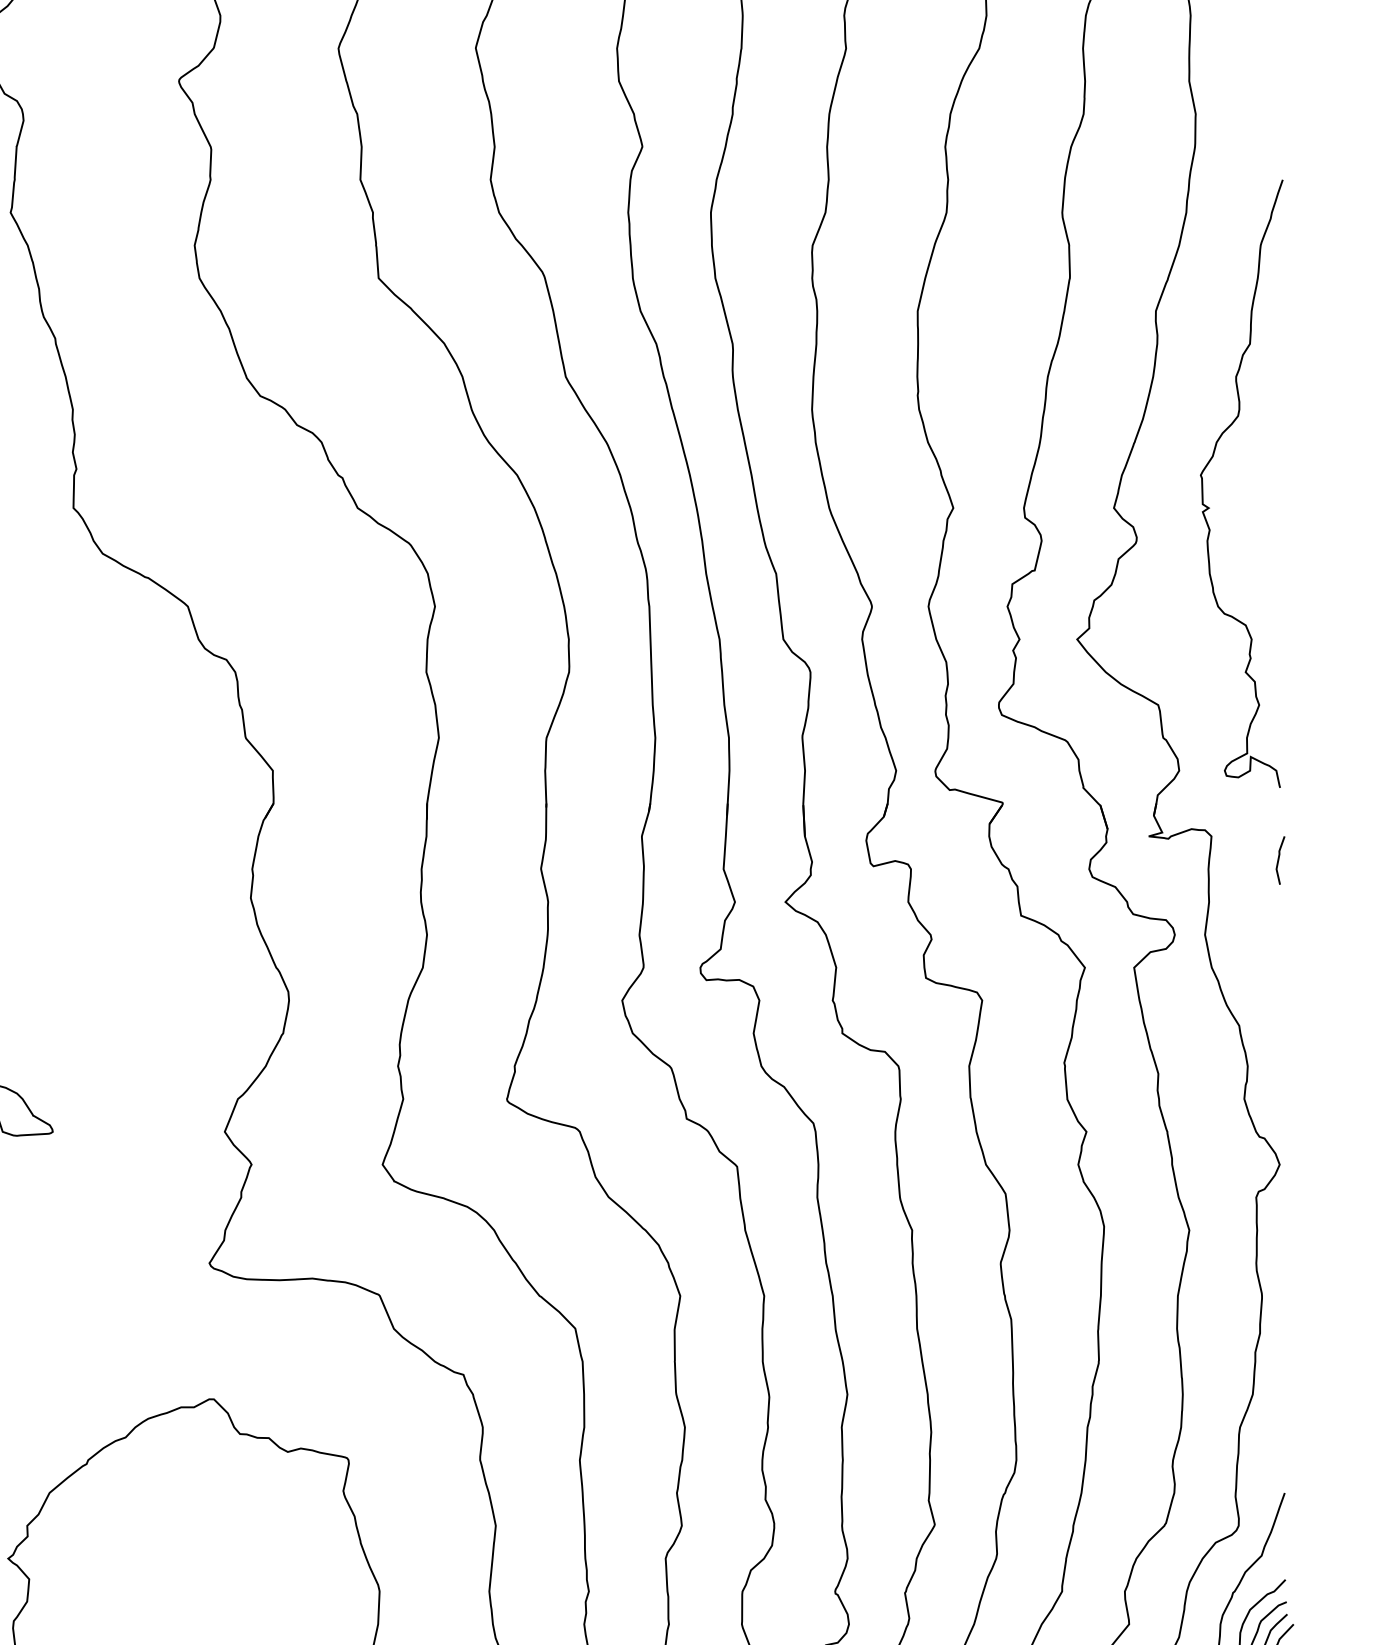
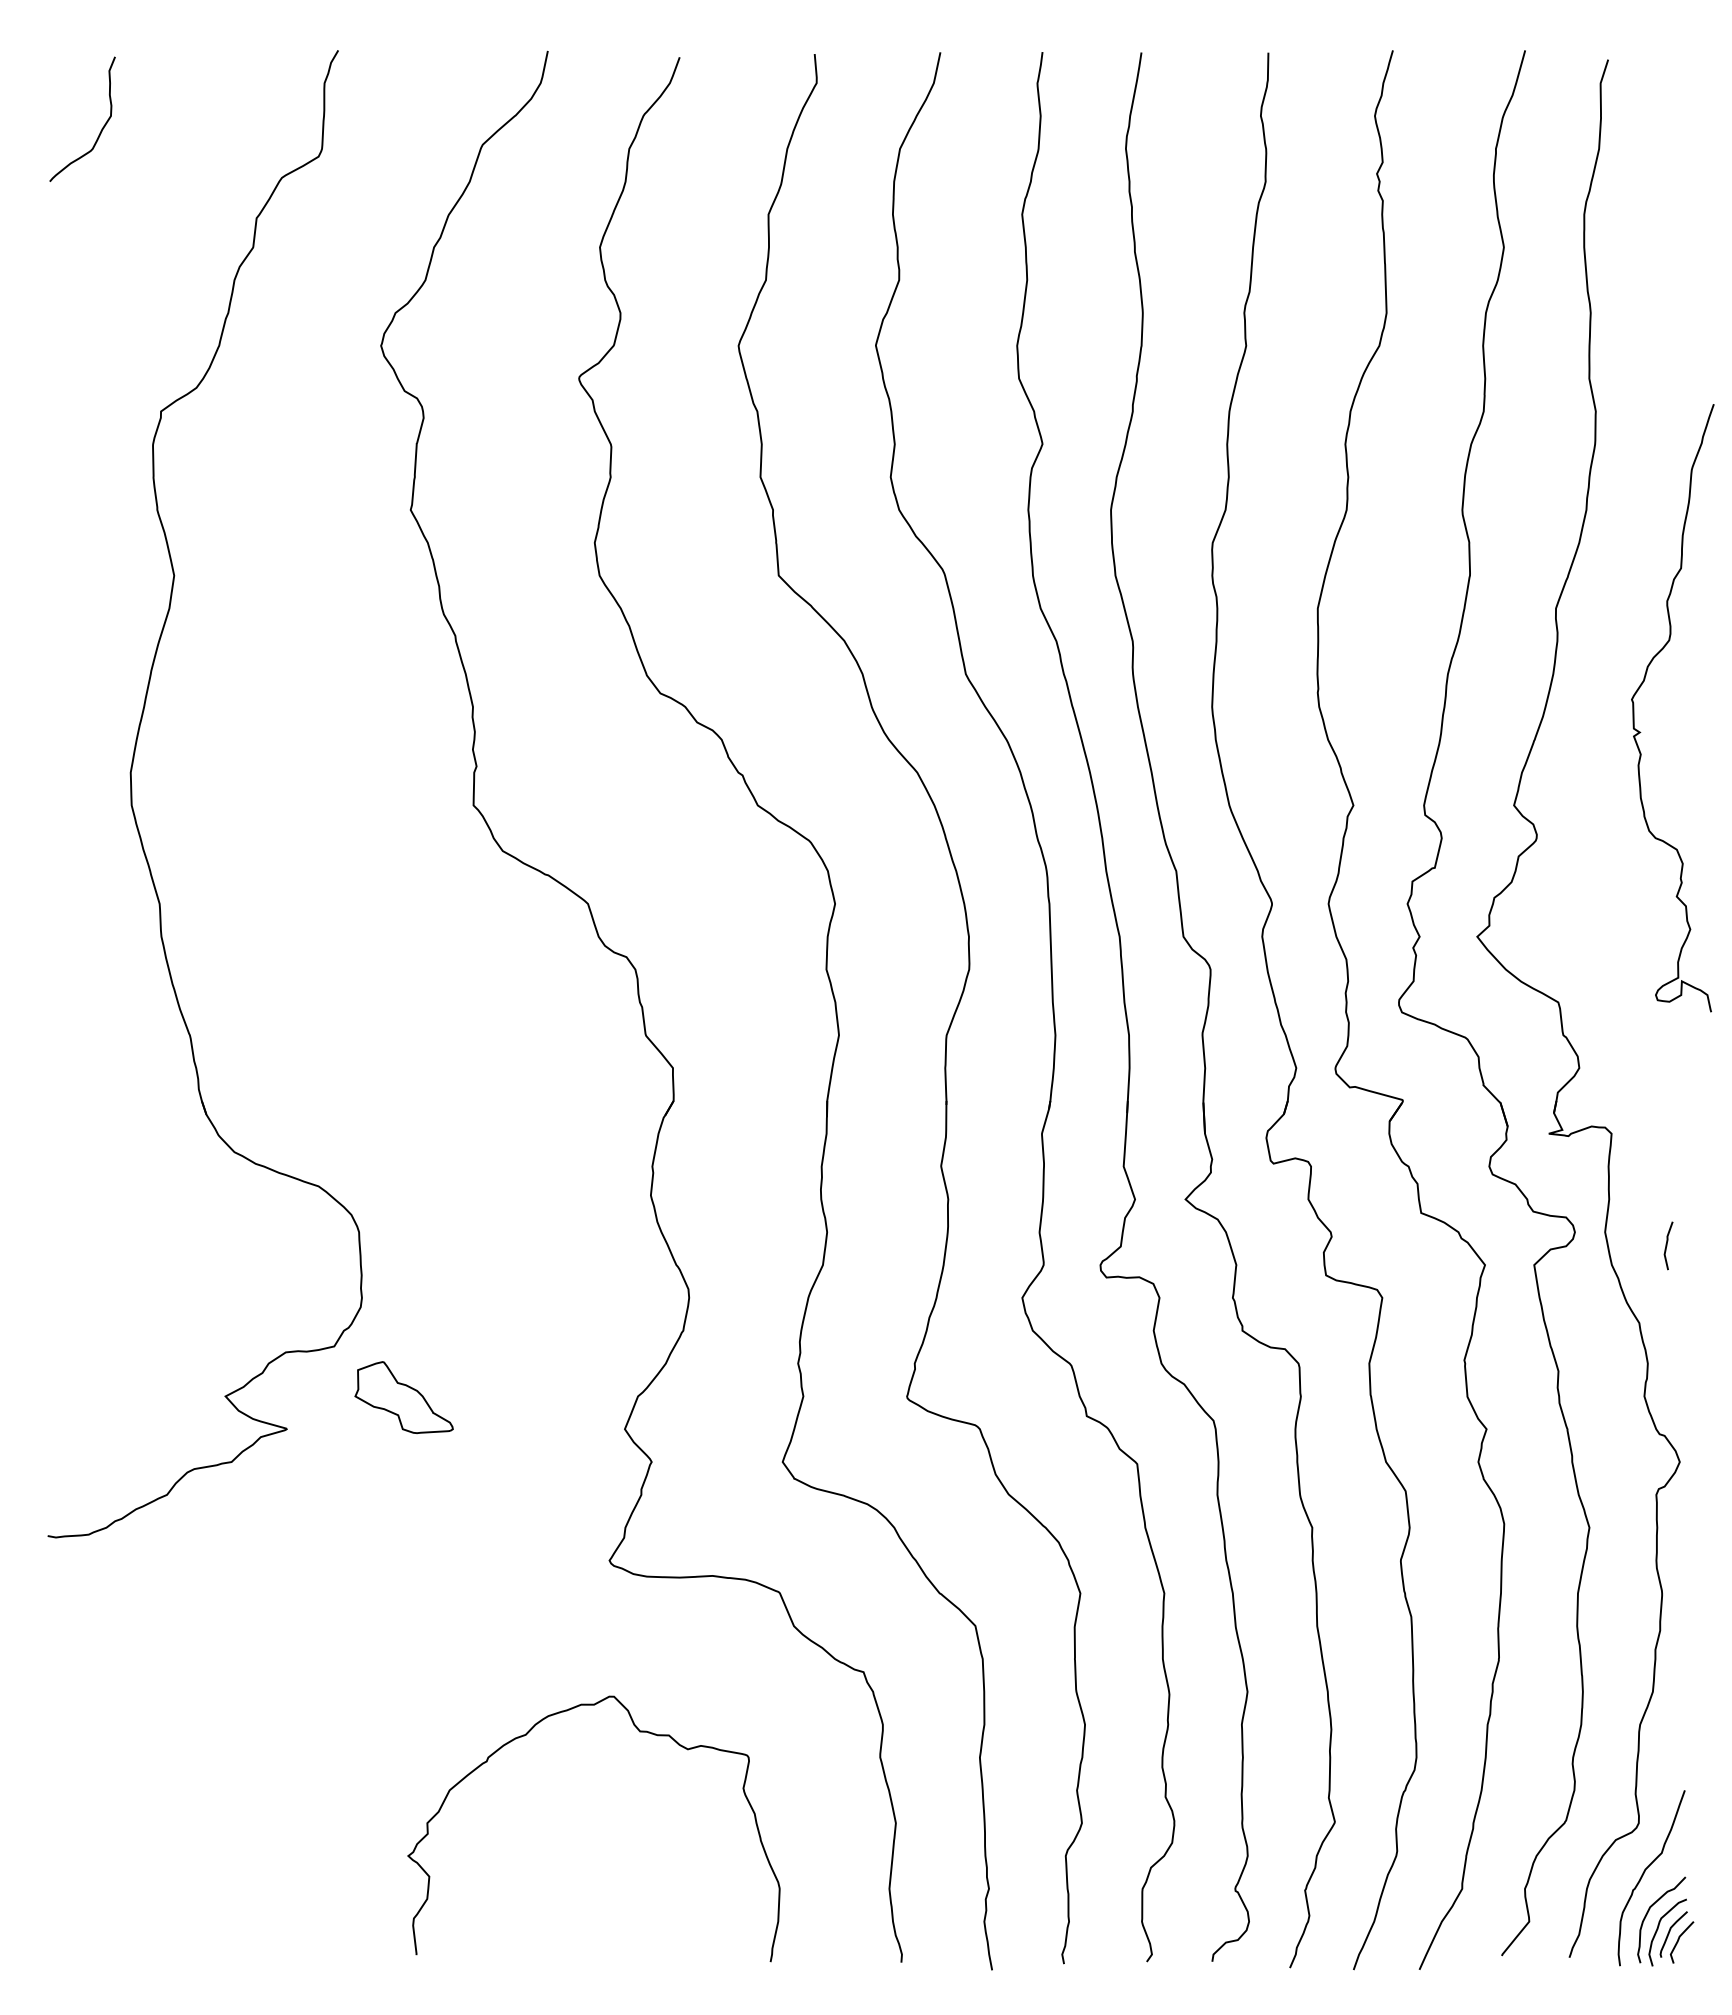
curve: (1203, 484) -> (1634, 708), moved
line: (1279, 860) -> (1667, 1245), moved

